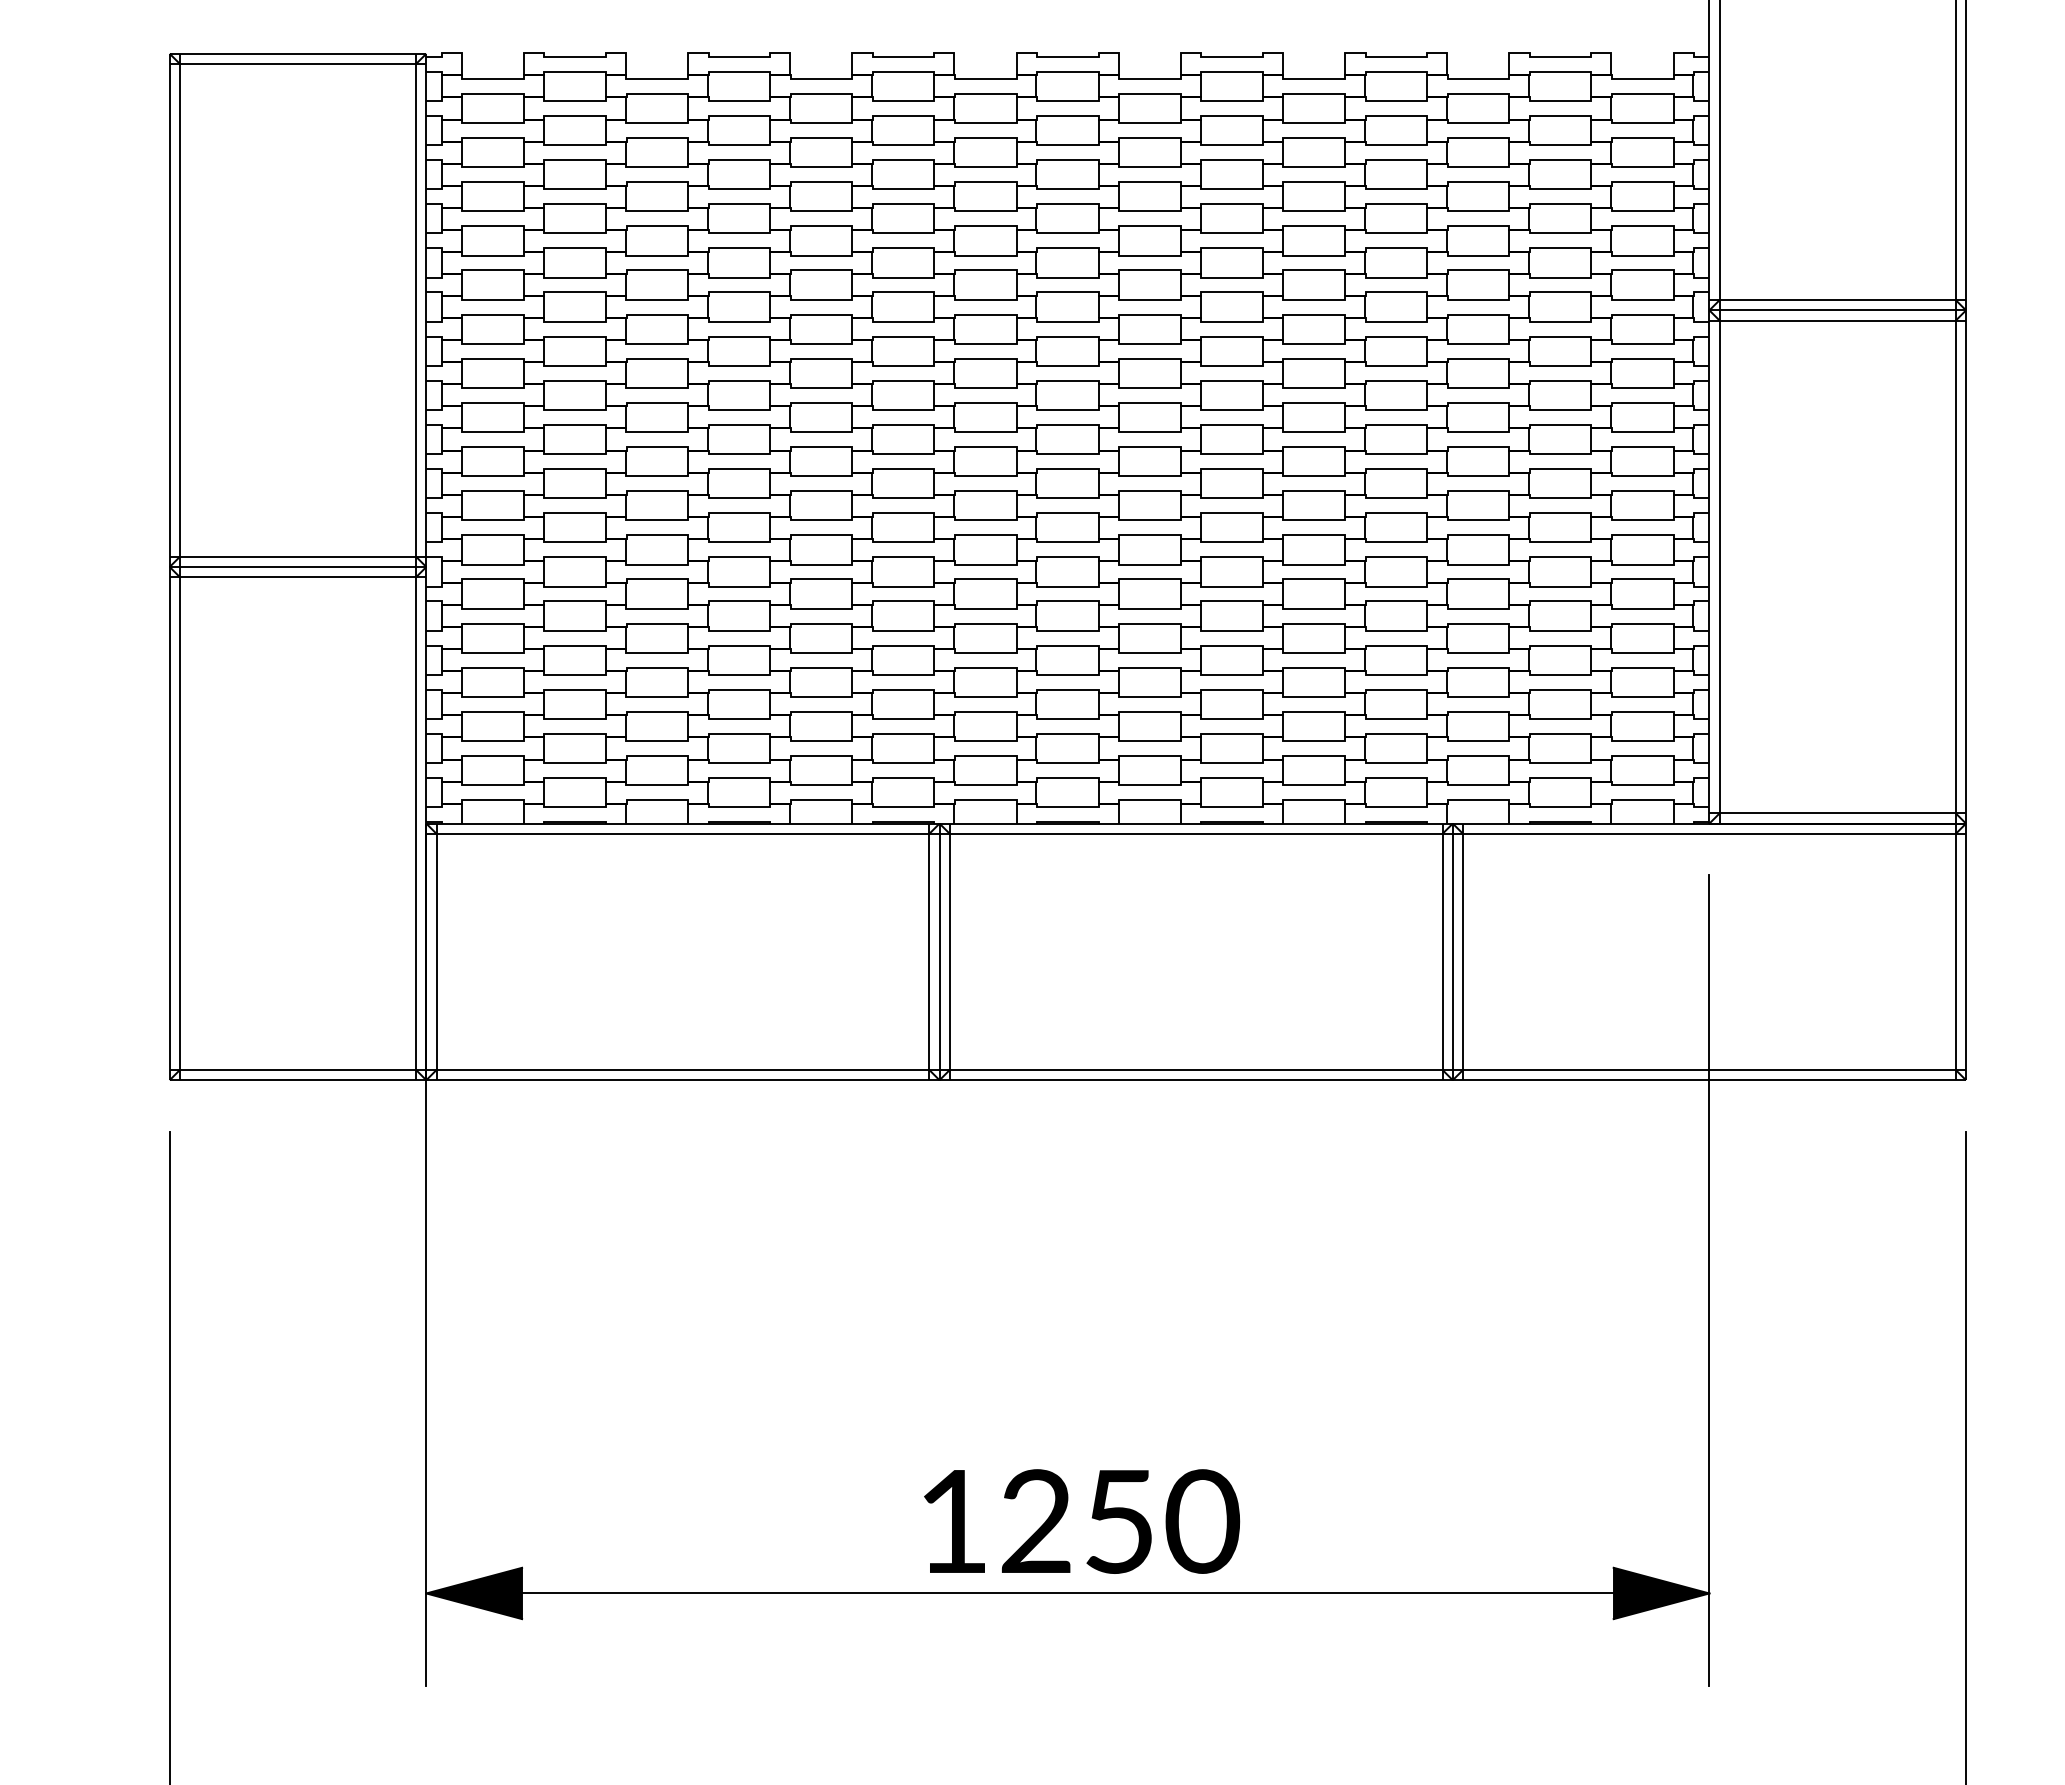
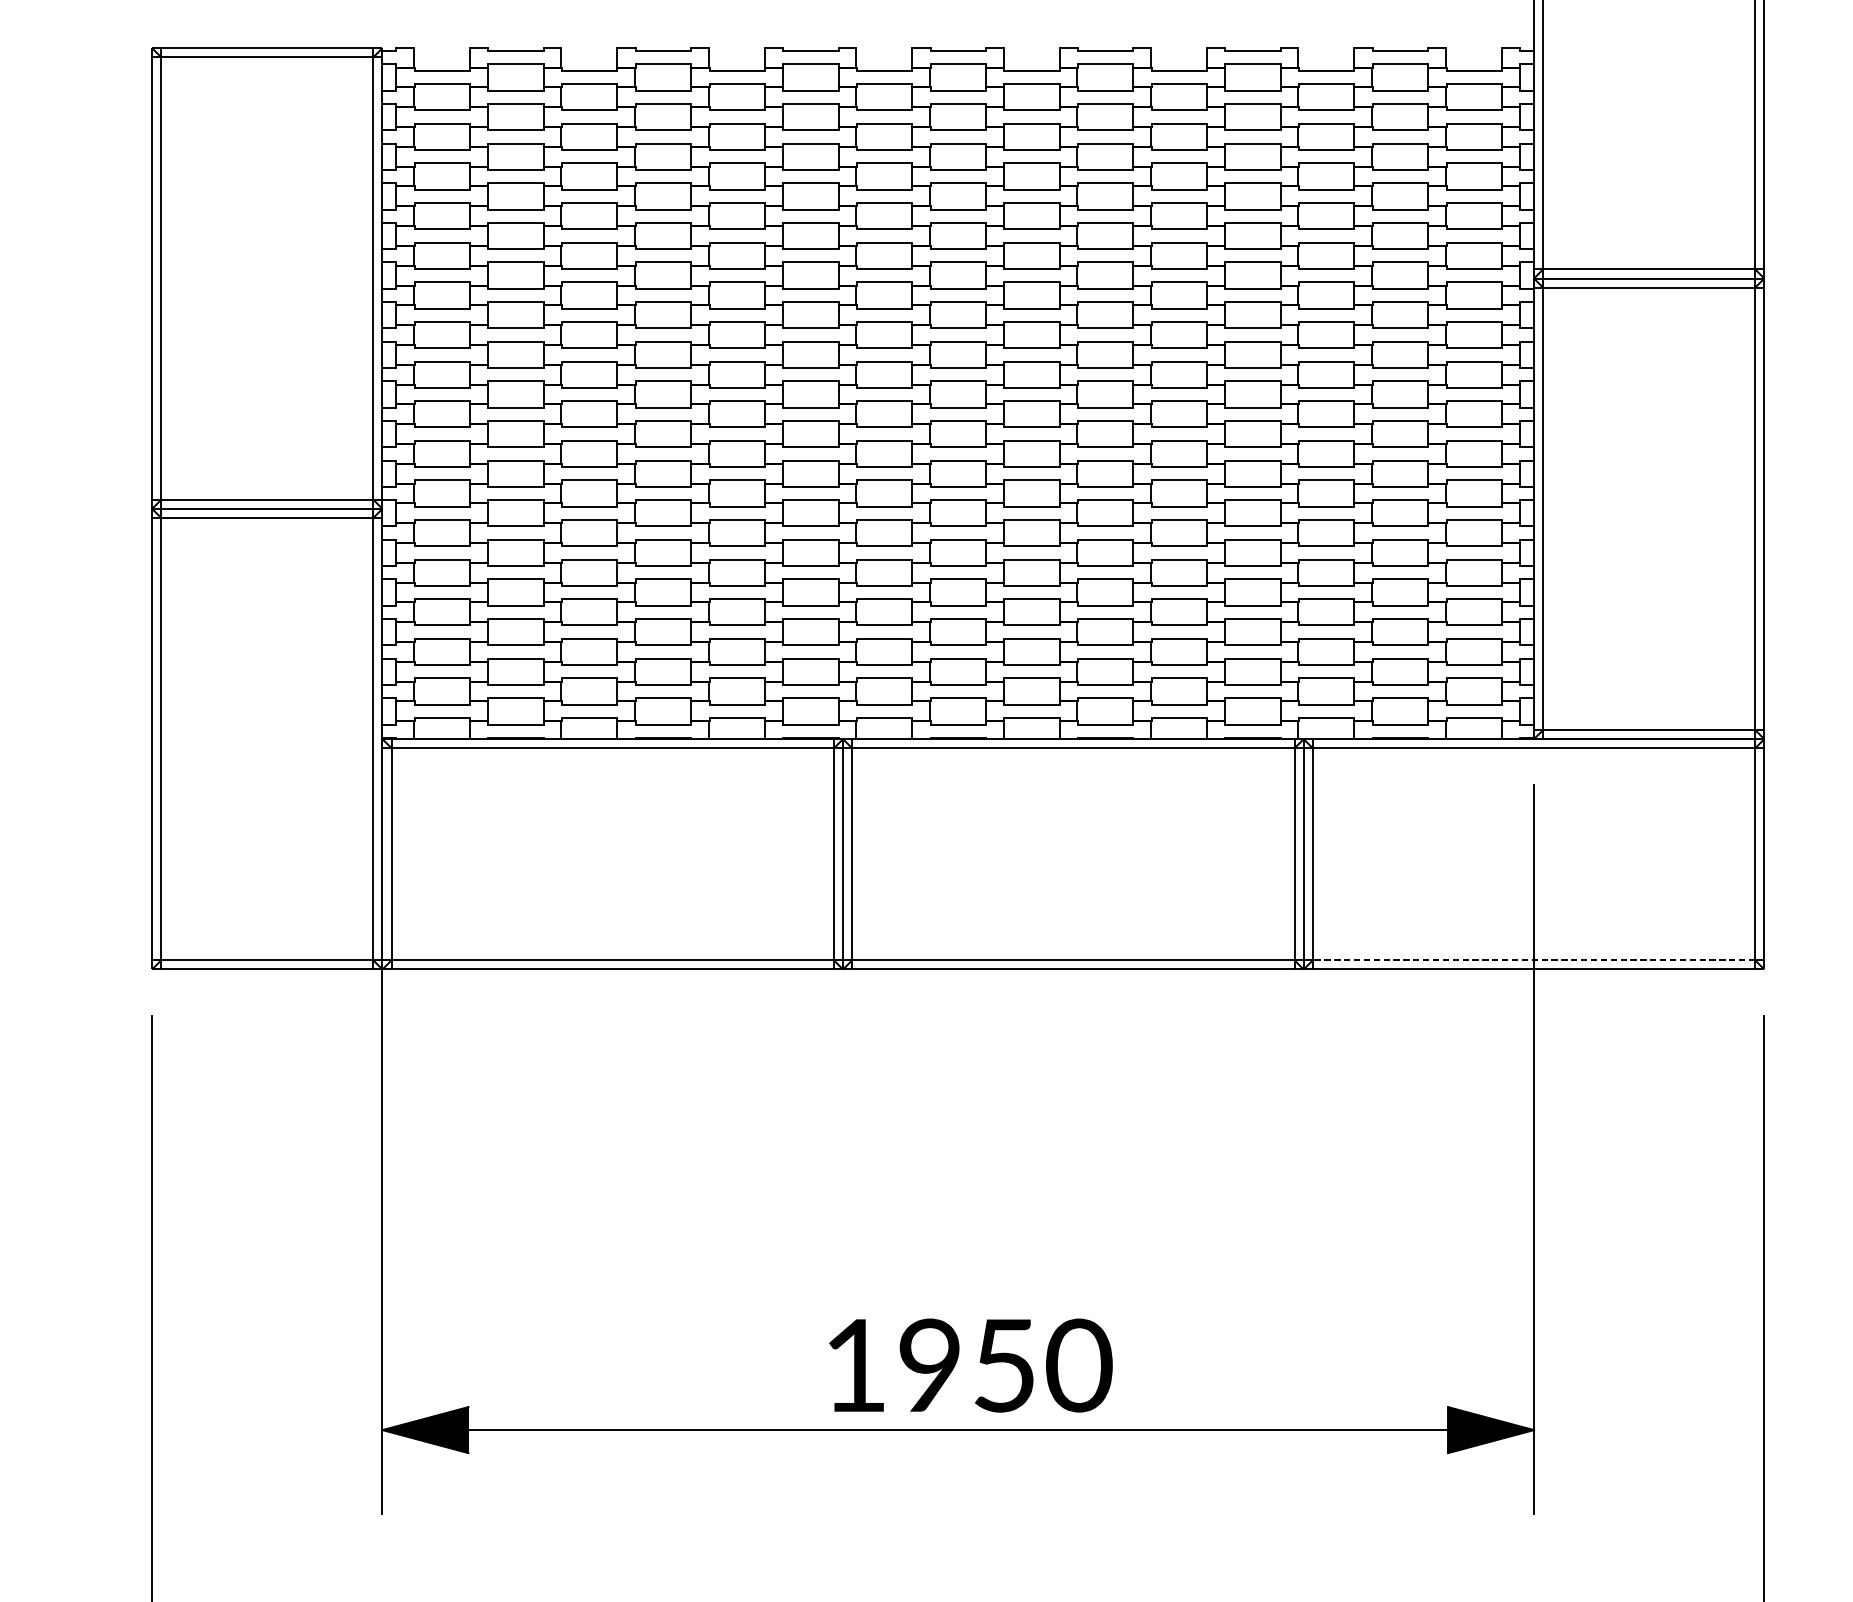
line: (1708, 1069) -> (1533, 959), solid -> dashed
text: (1035, 1520) -> (929, 1364), 1250 -> 1950

